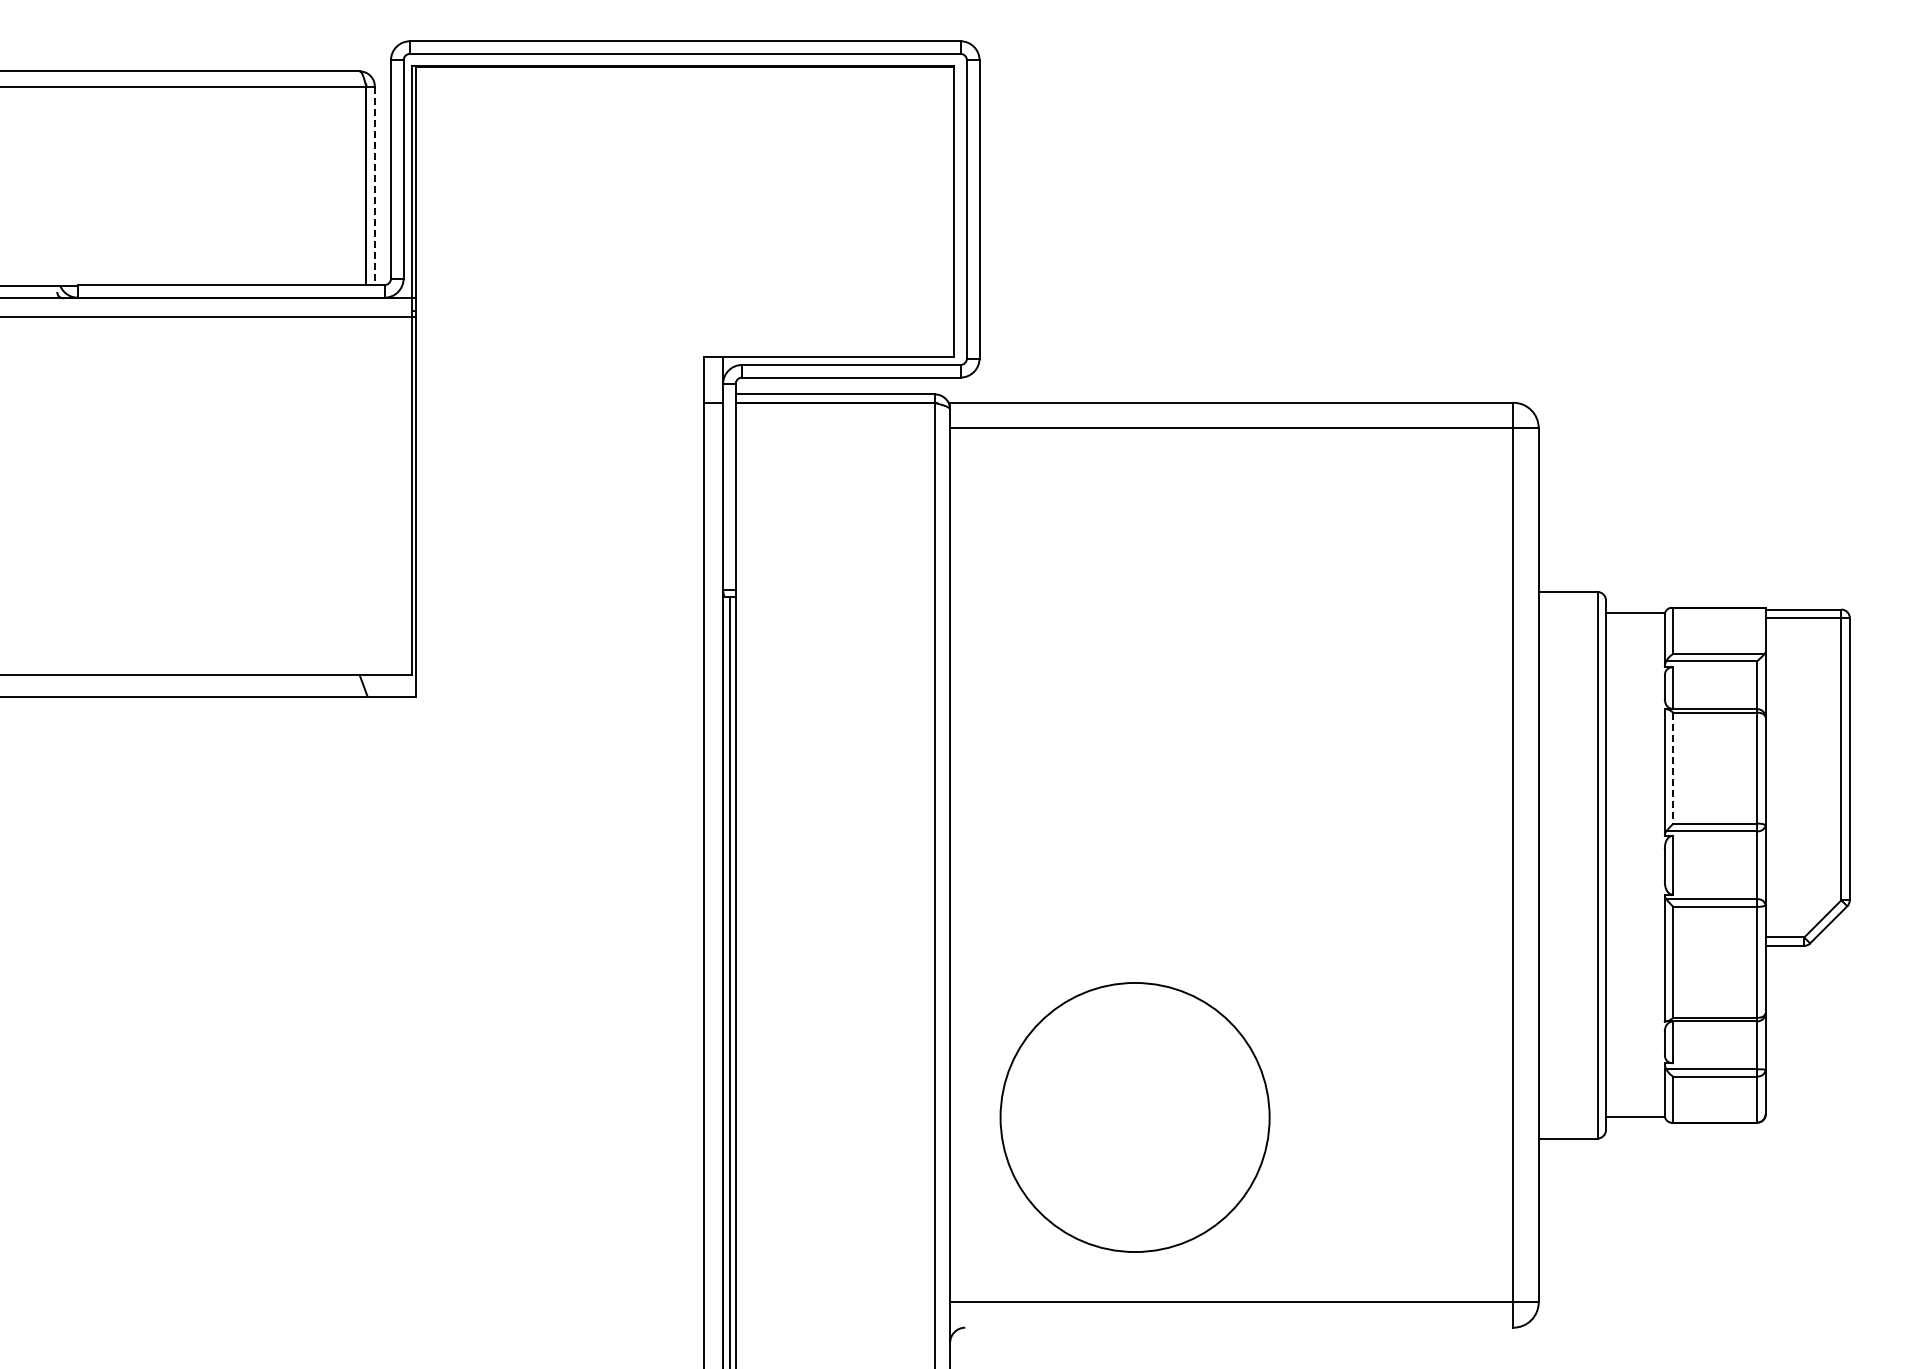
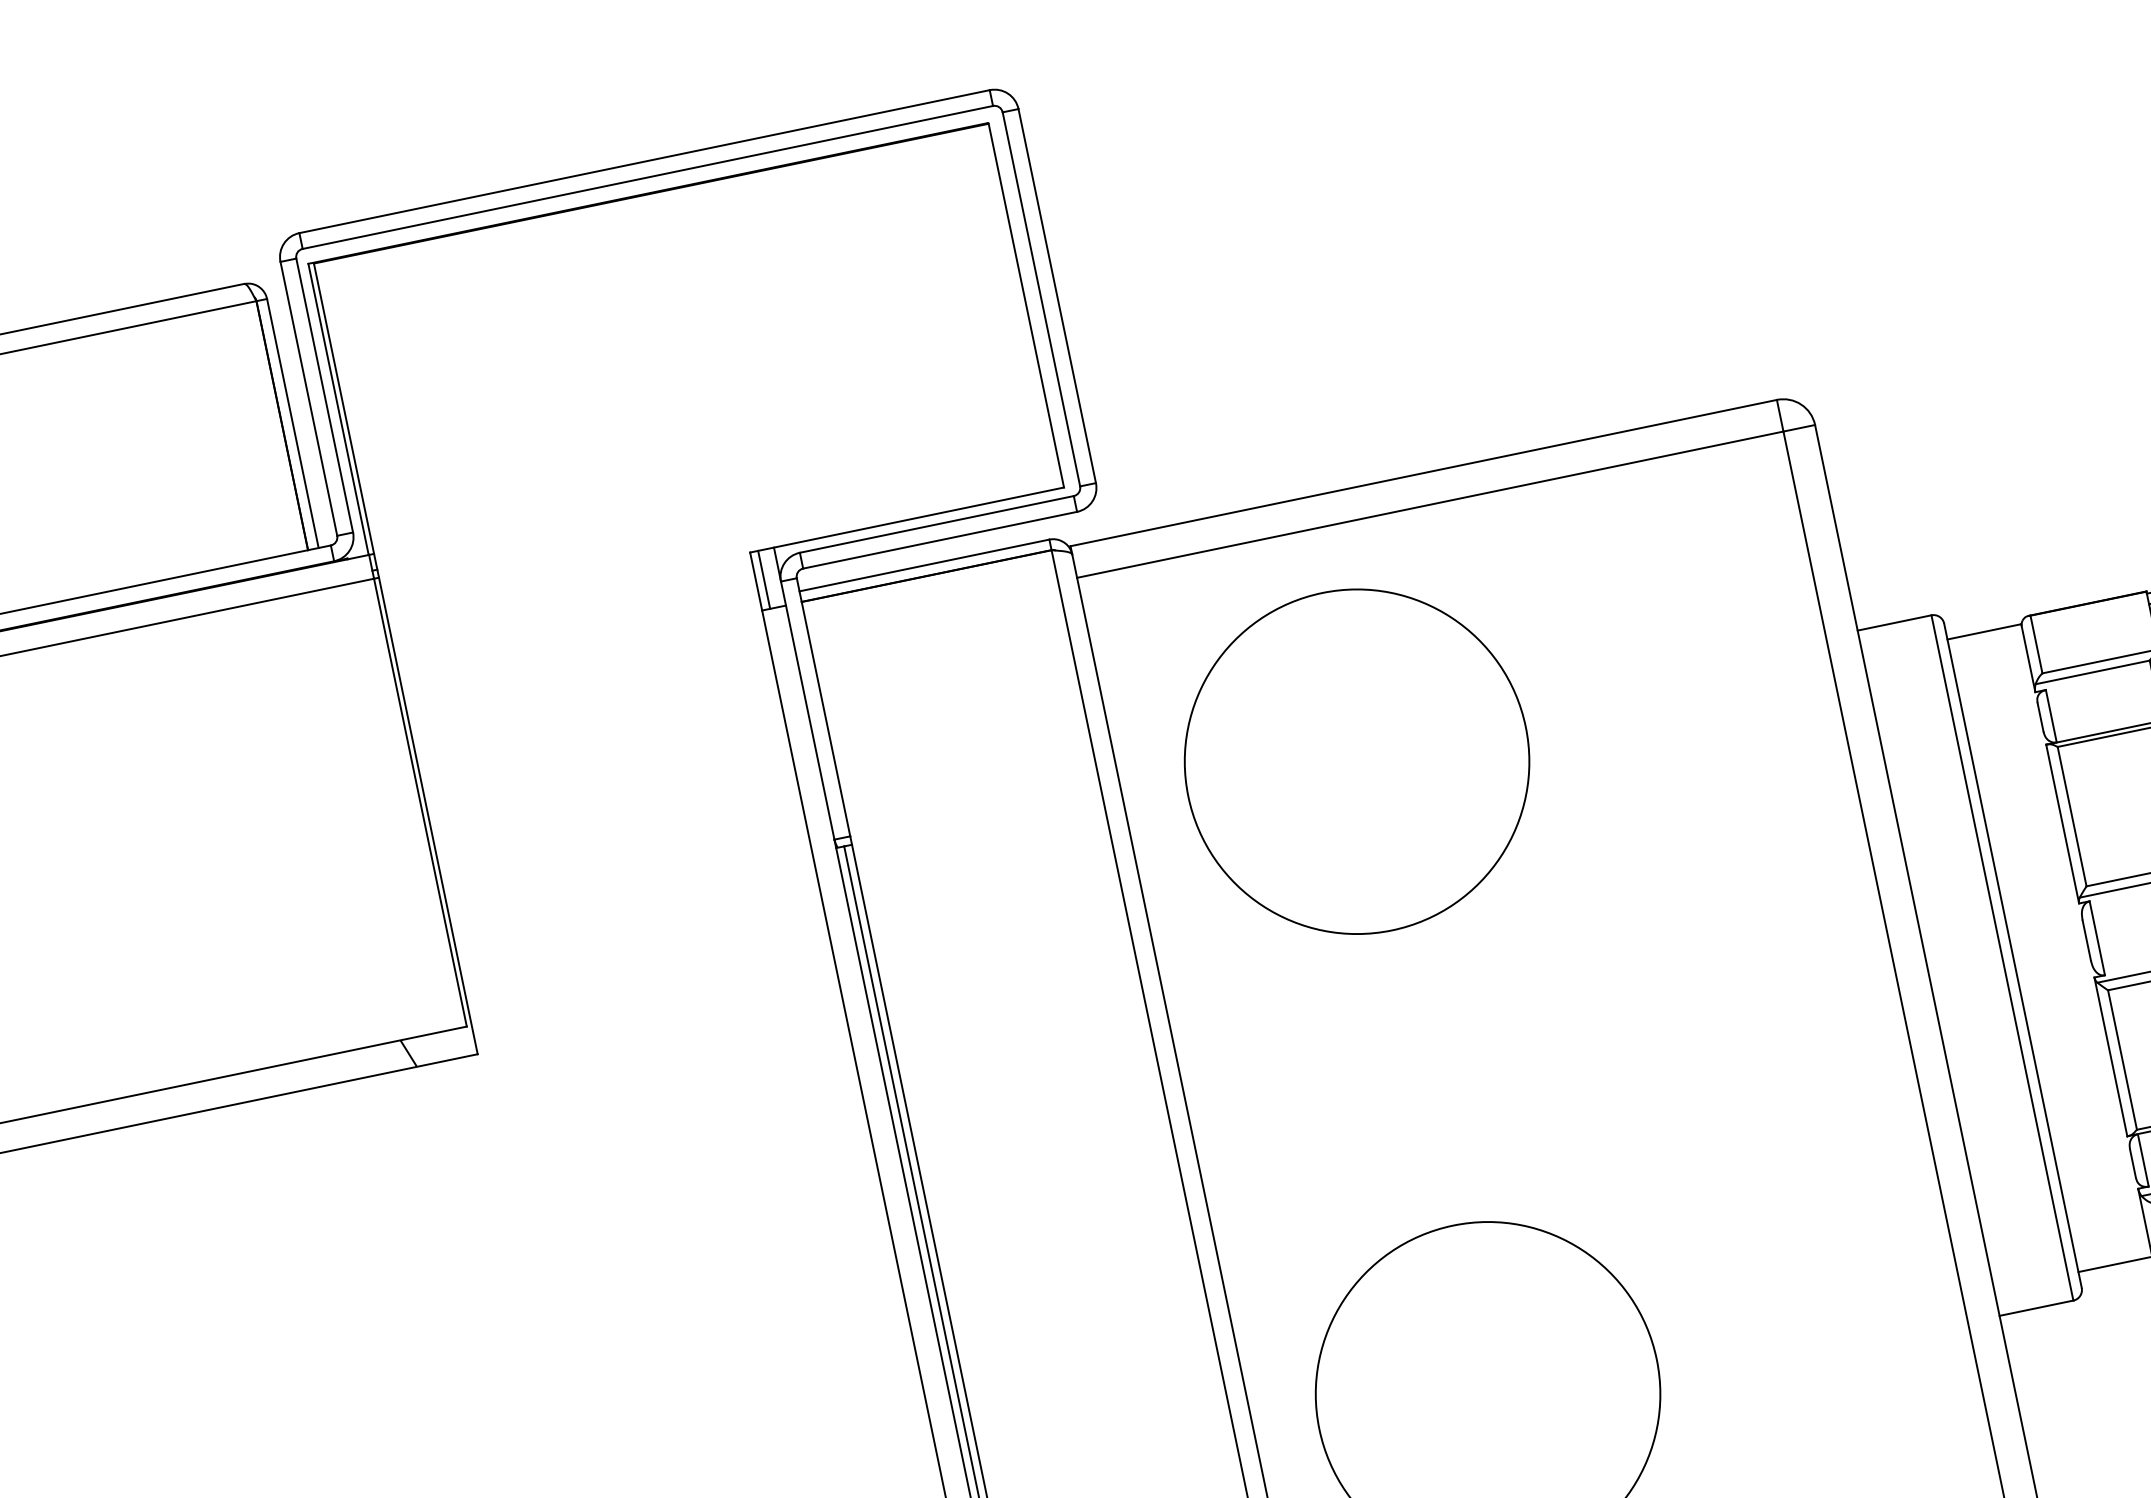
line: (374, 186) -> (292, 424), dashed -> solid
line: (710, 379) -> (764, 579), added
circle: (1134, 612) -> (1356, 761), added
line: (1673, 768) -> (2072, 816), dashed -> solid

